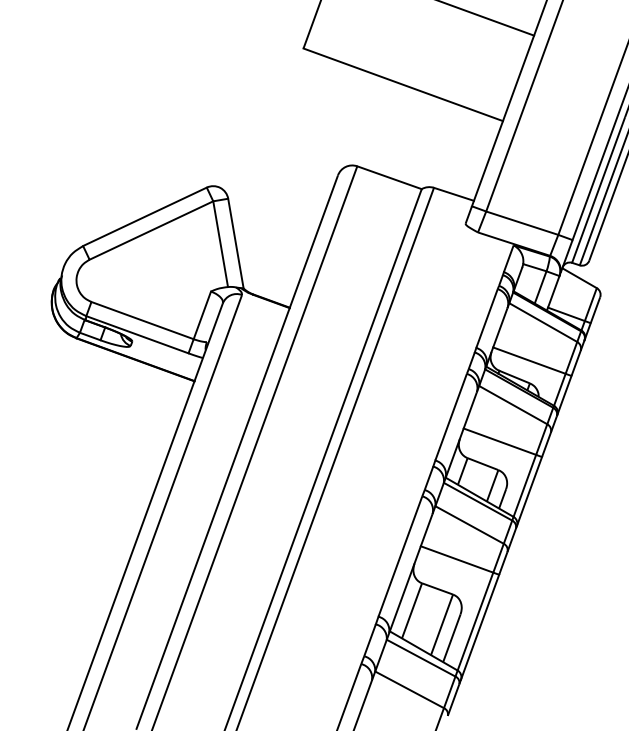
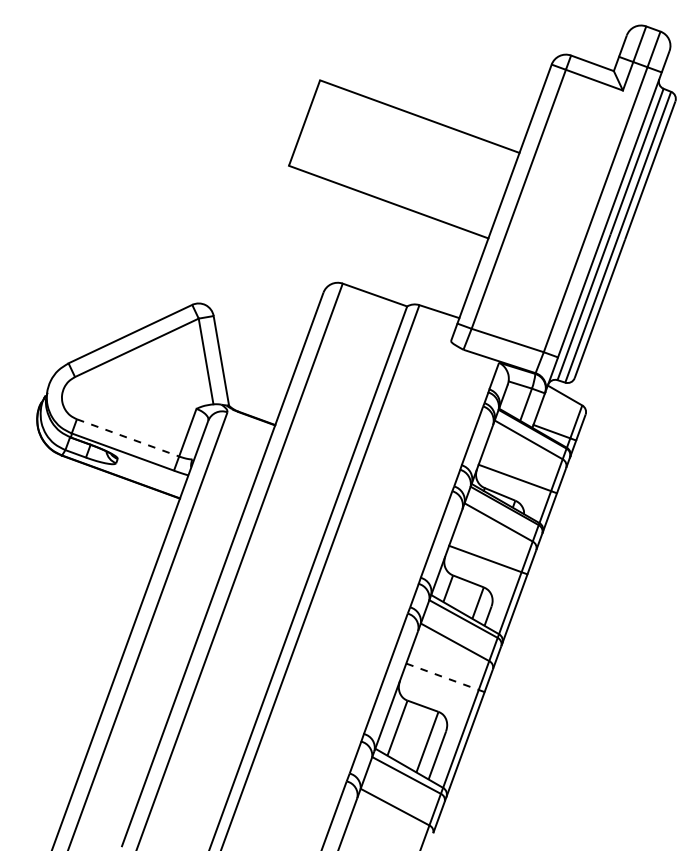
line: (143, 321) -> (128, 438), solid -> dashed
line: (457, 559) -> (442, 676), solid -> dashed

